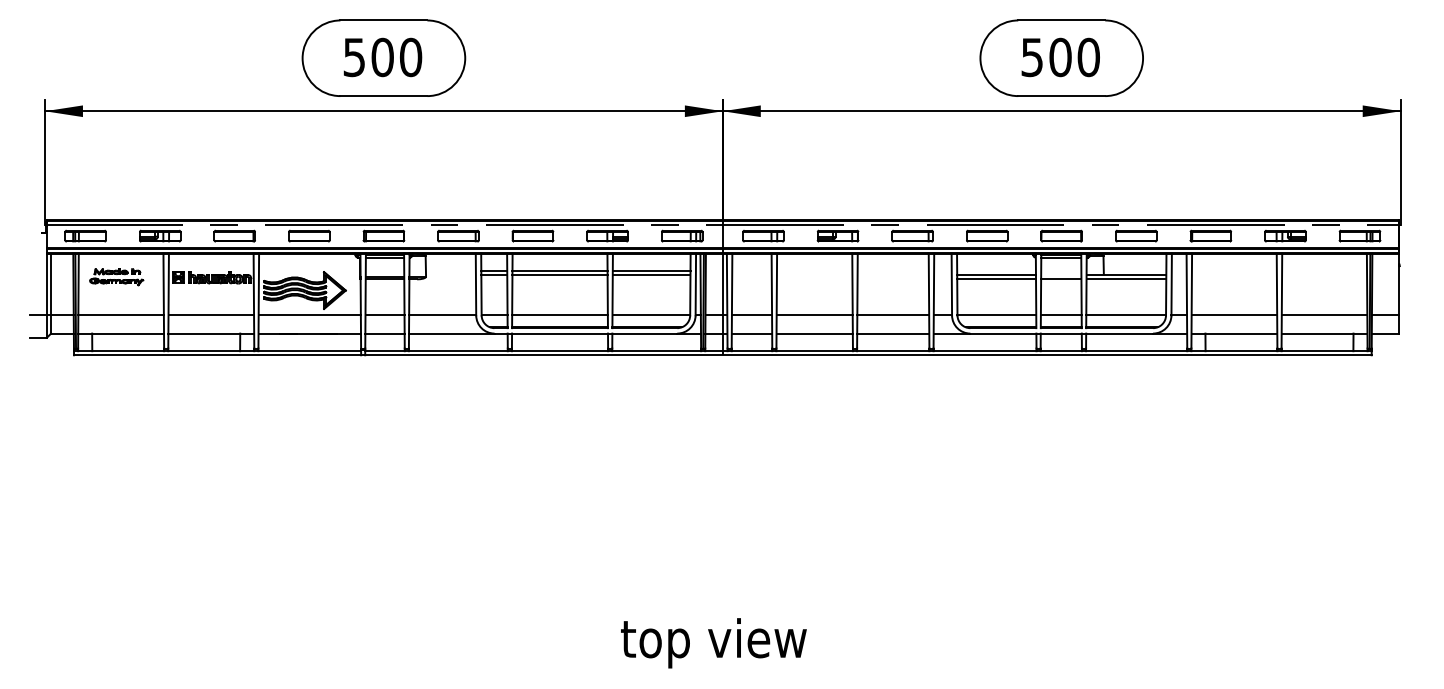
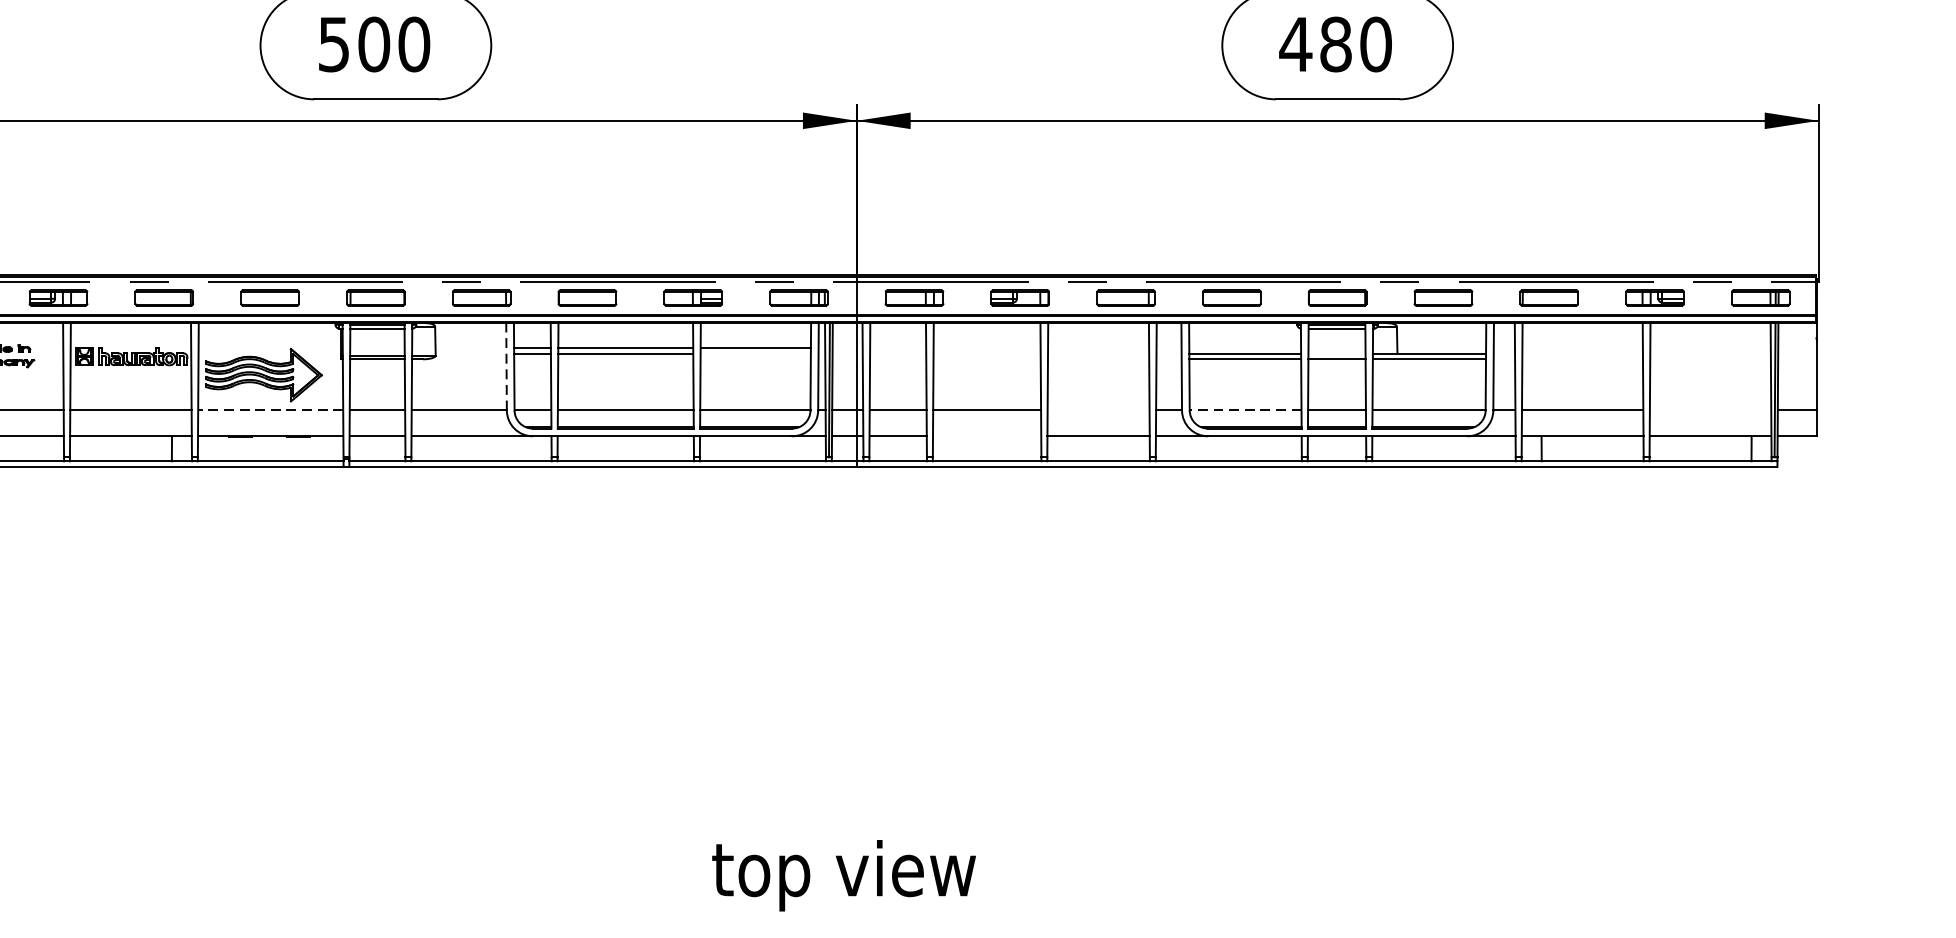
text: (1045, 57) -> (1314, 44), 500 -> 480
line: (651, 275) -> (755, 353), removed
line: (476, 284) -> (507, 366), solid -> dashed
line: (309, 314) -> (270, 409), solid -> dashed
line: (893, 314) -> (1098, 409), removed
line: (996, 314) -> (1245, 409), solid -> dashed
line: (1324, 314) -> (1710, 409), removed
line: (814, 333) -> (986, 436), removed

